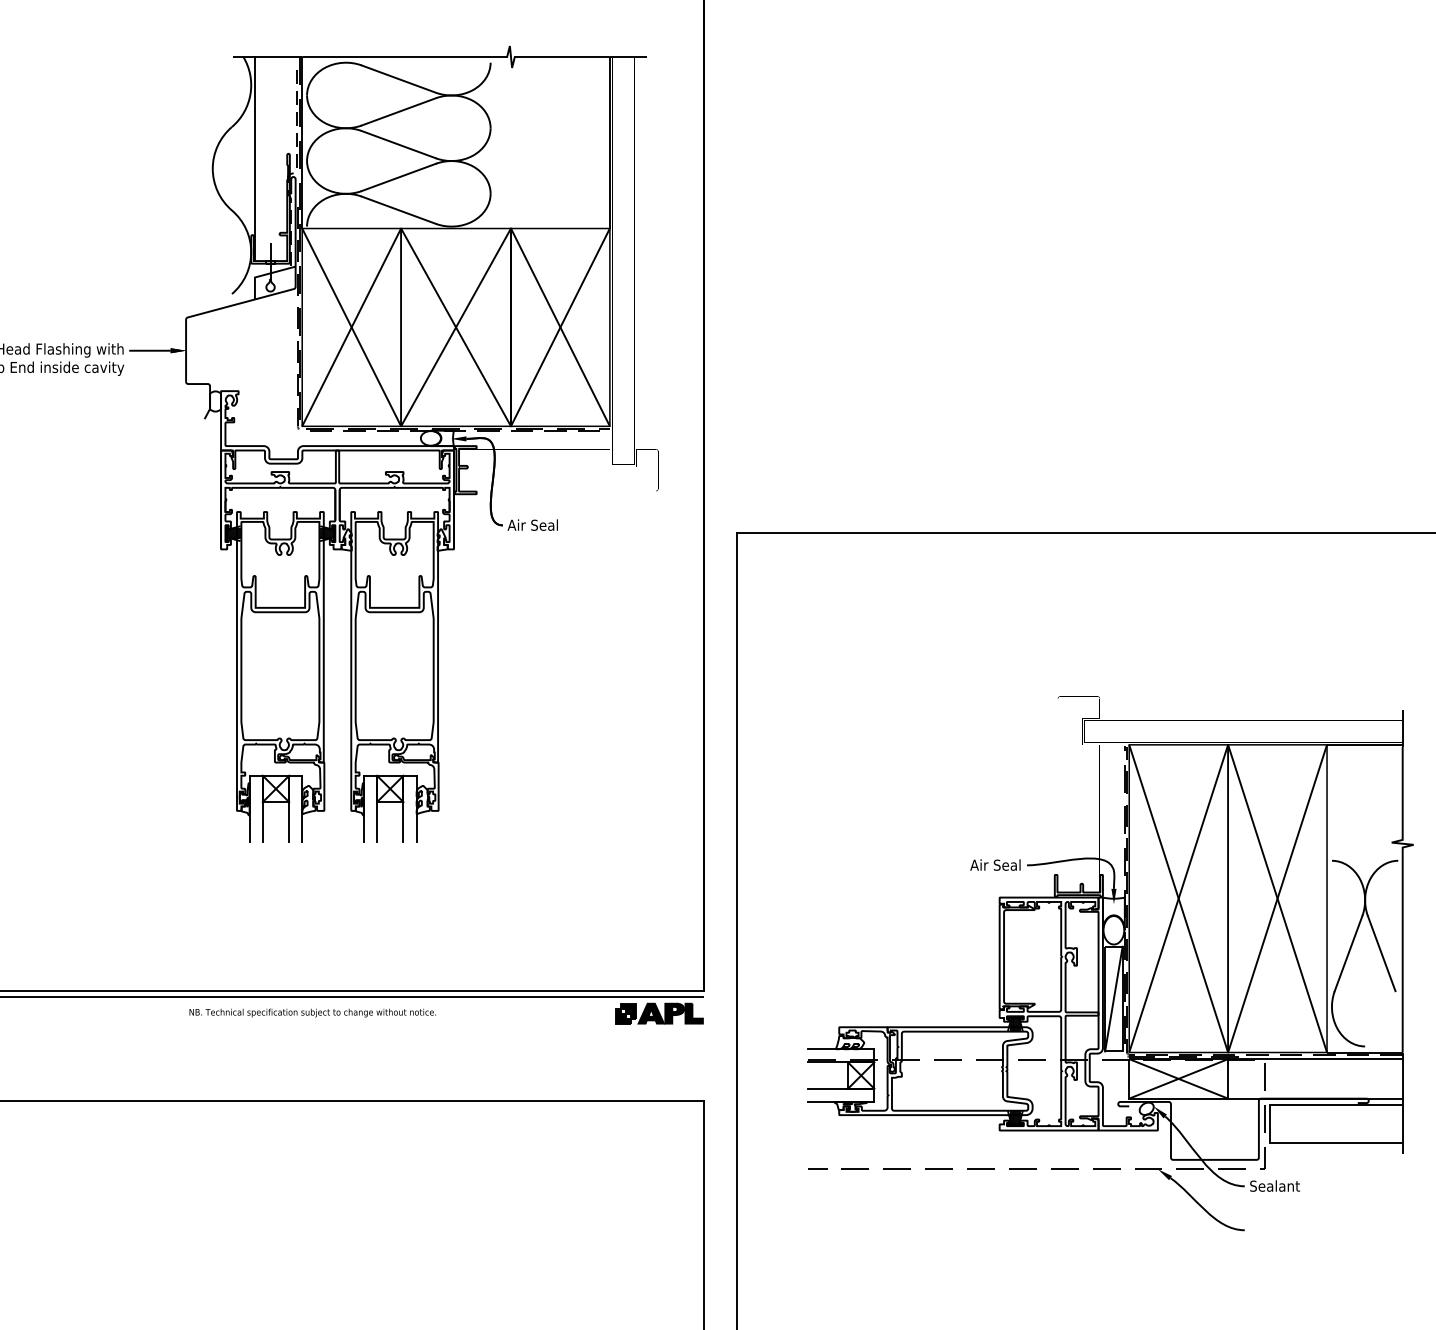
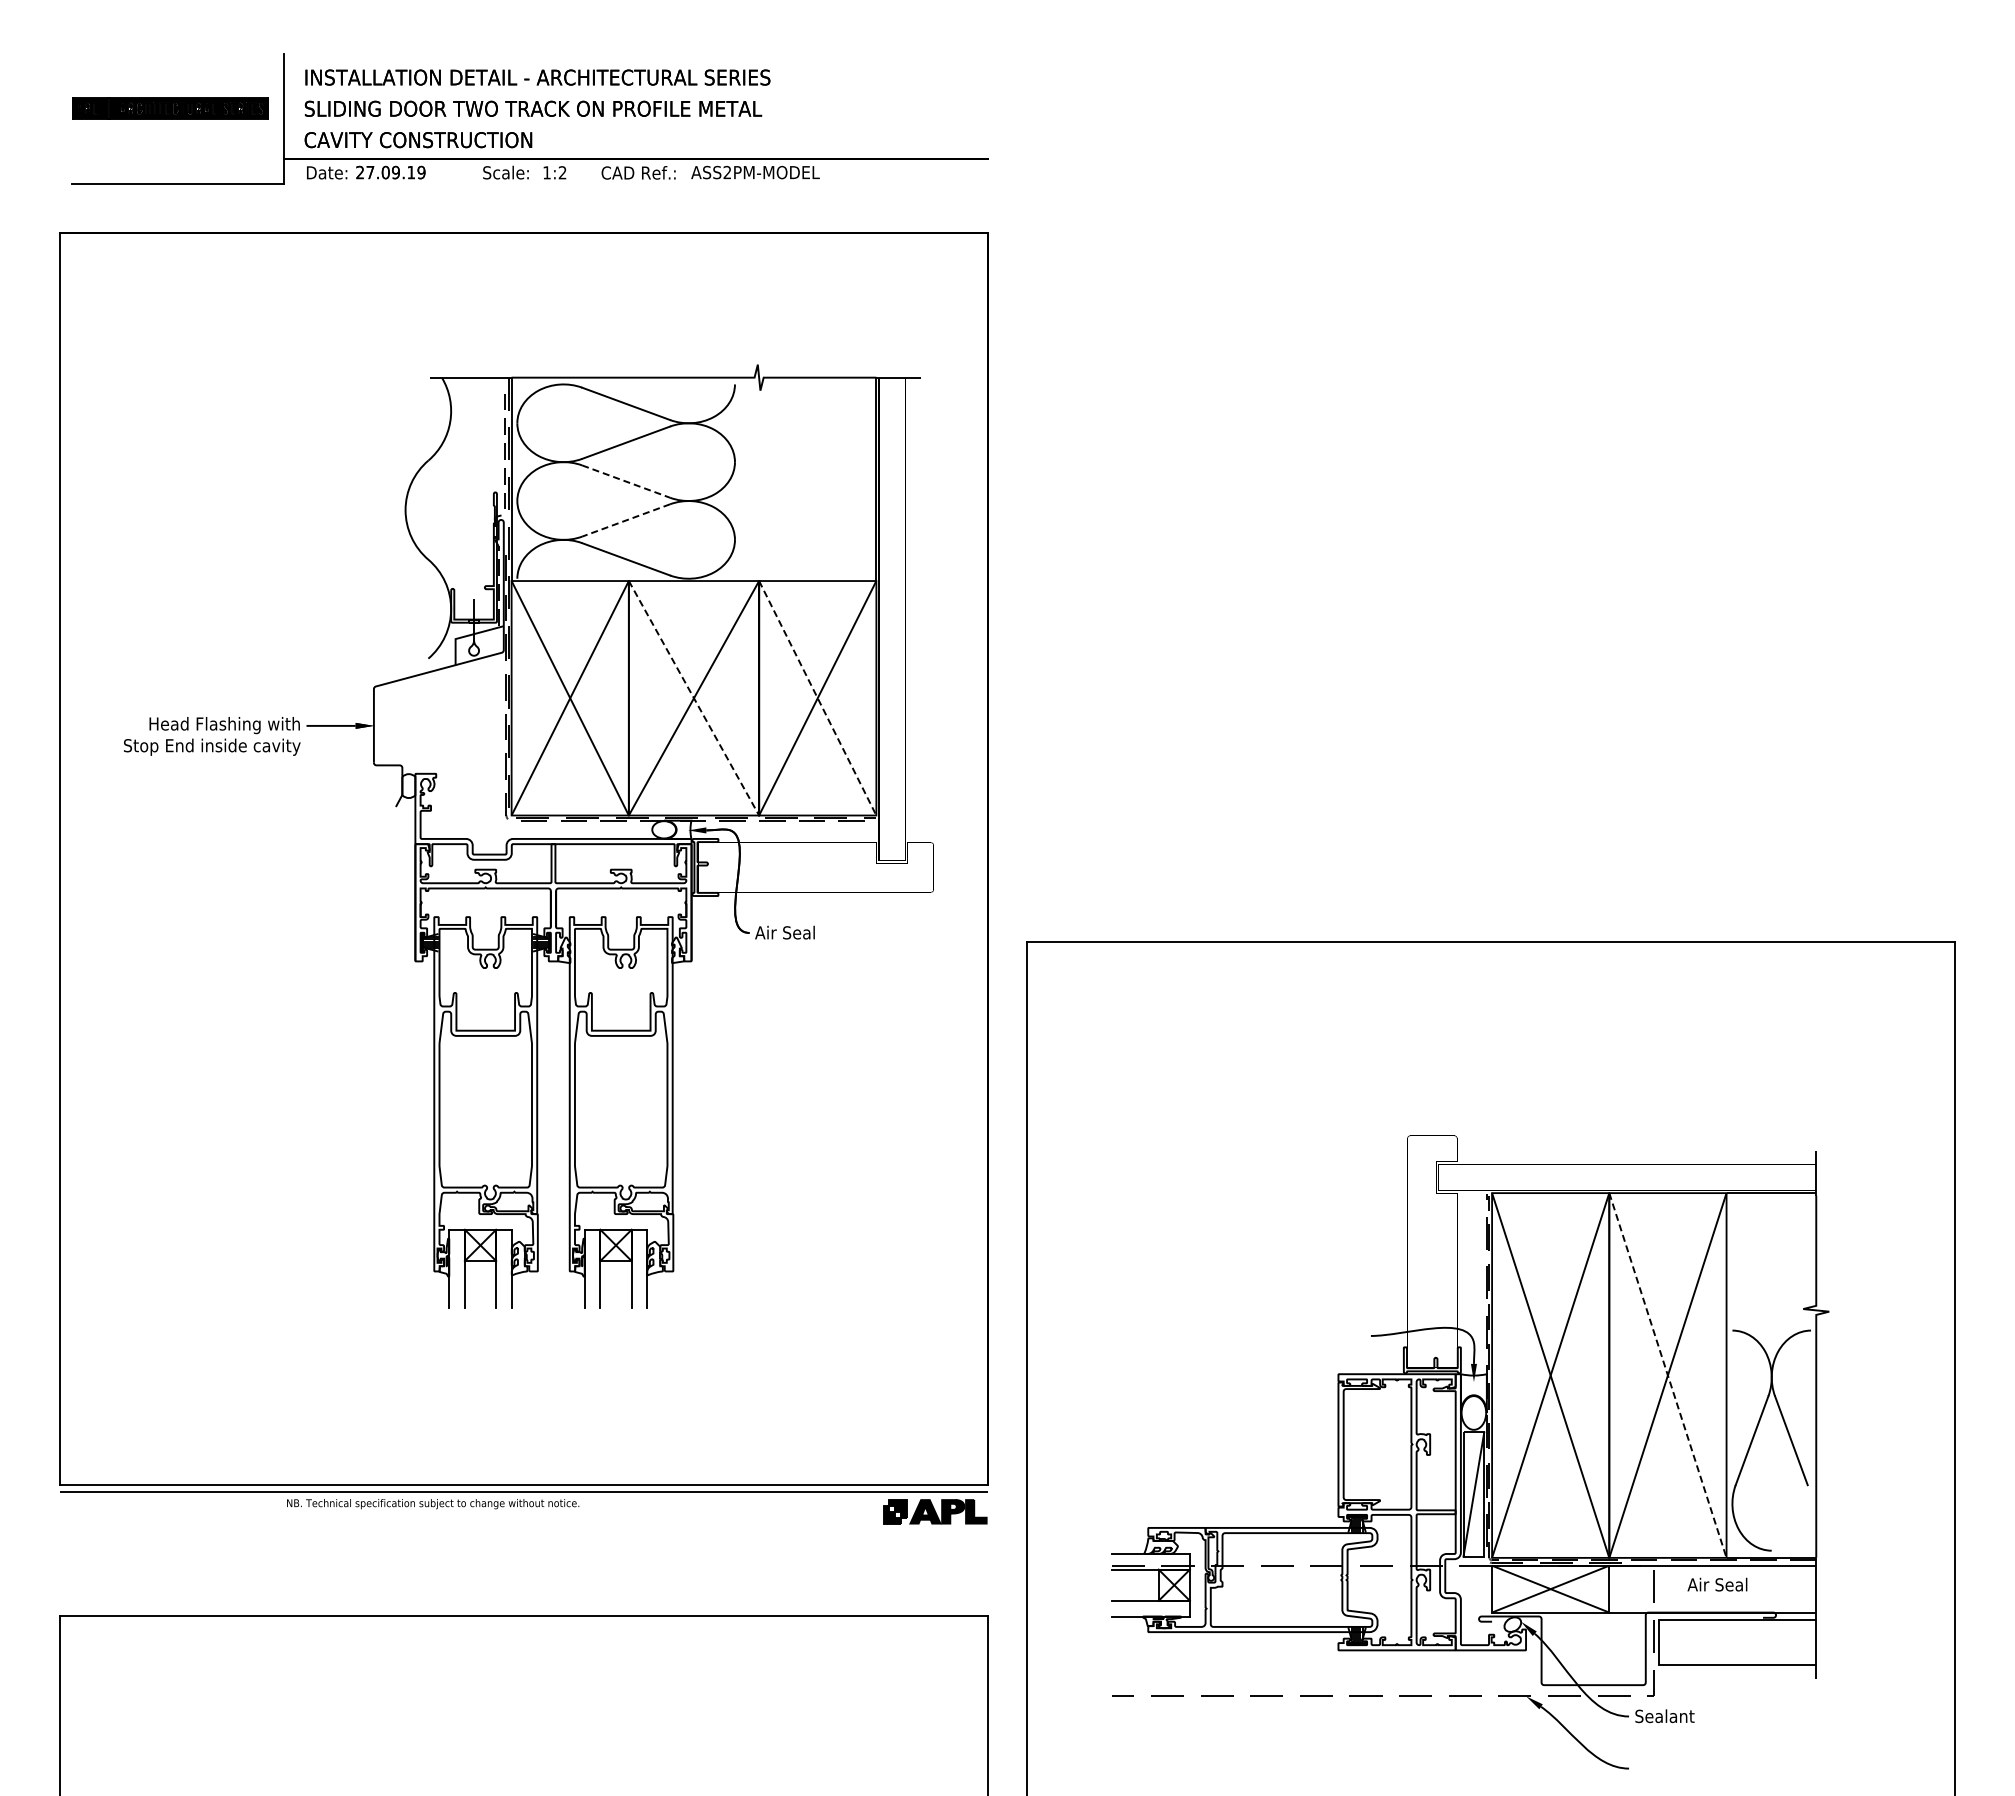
line: (399, 144) -> (626, 481), solid -> dashed
line: (254, 158) -> (455, 498), removed
line: (399, 177) -> (626, 520), solid -> dashed
line: (456, 327) -> (694, 698), solid -> dashed
line: (560, 327) -> (817, 698), solid -> dashed
text: (995, 864) -> (1717, 1584), moved
line: (1277, 898) -> (1667, 1375), solid -> dashed
text: (313, 1013) -> (433, 1504), moved

